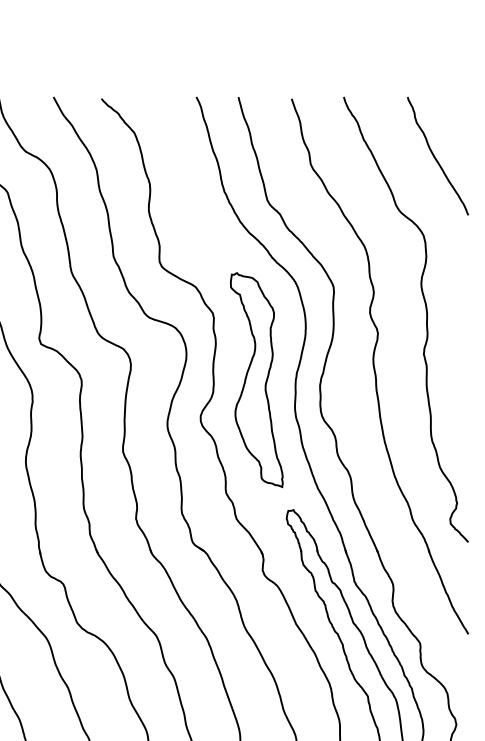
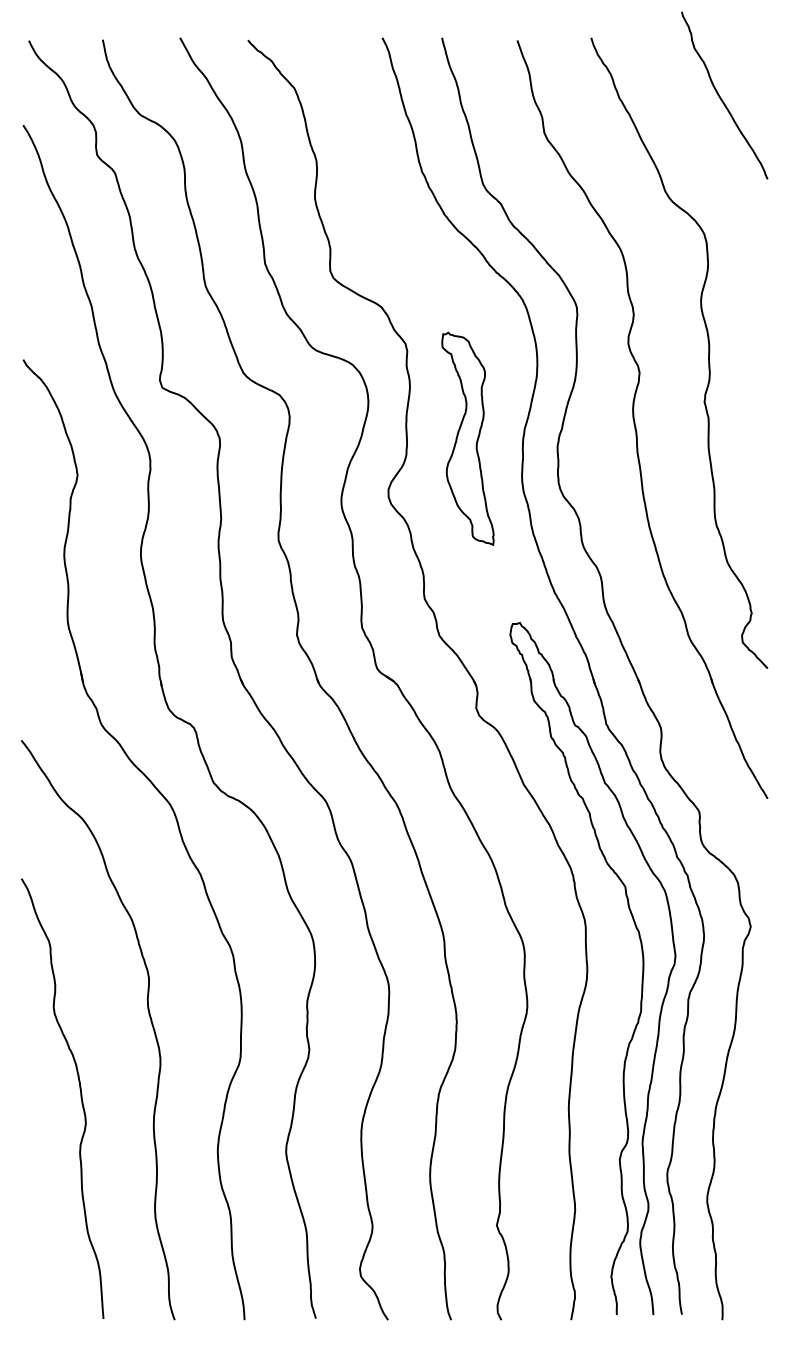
curve: (435, 157) -> (721, 97), moved
part: (256, 379) -> (467, 438), size x0.7

